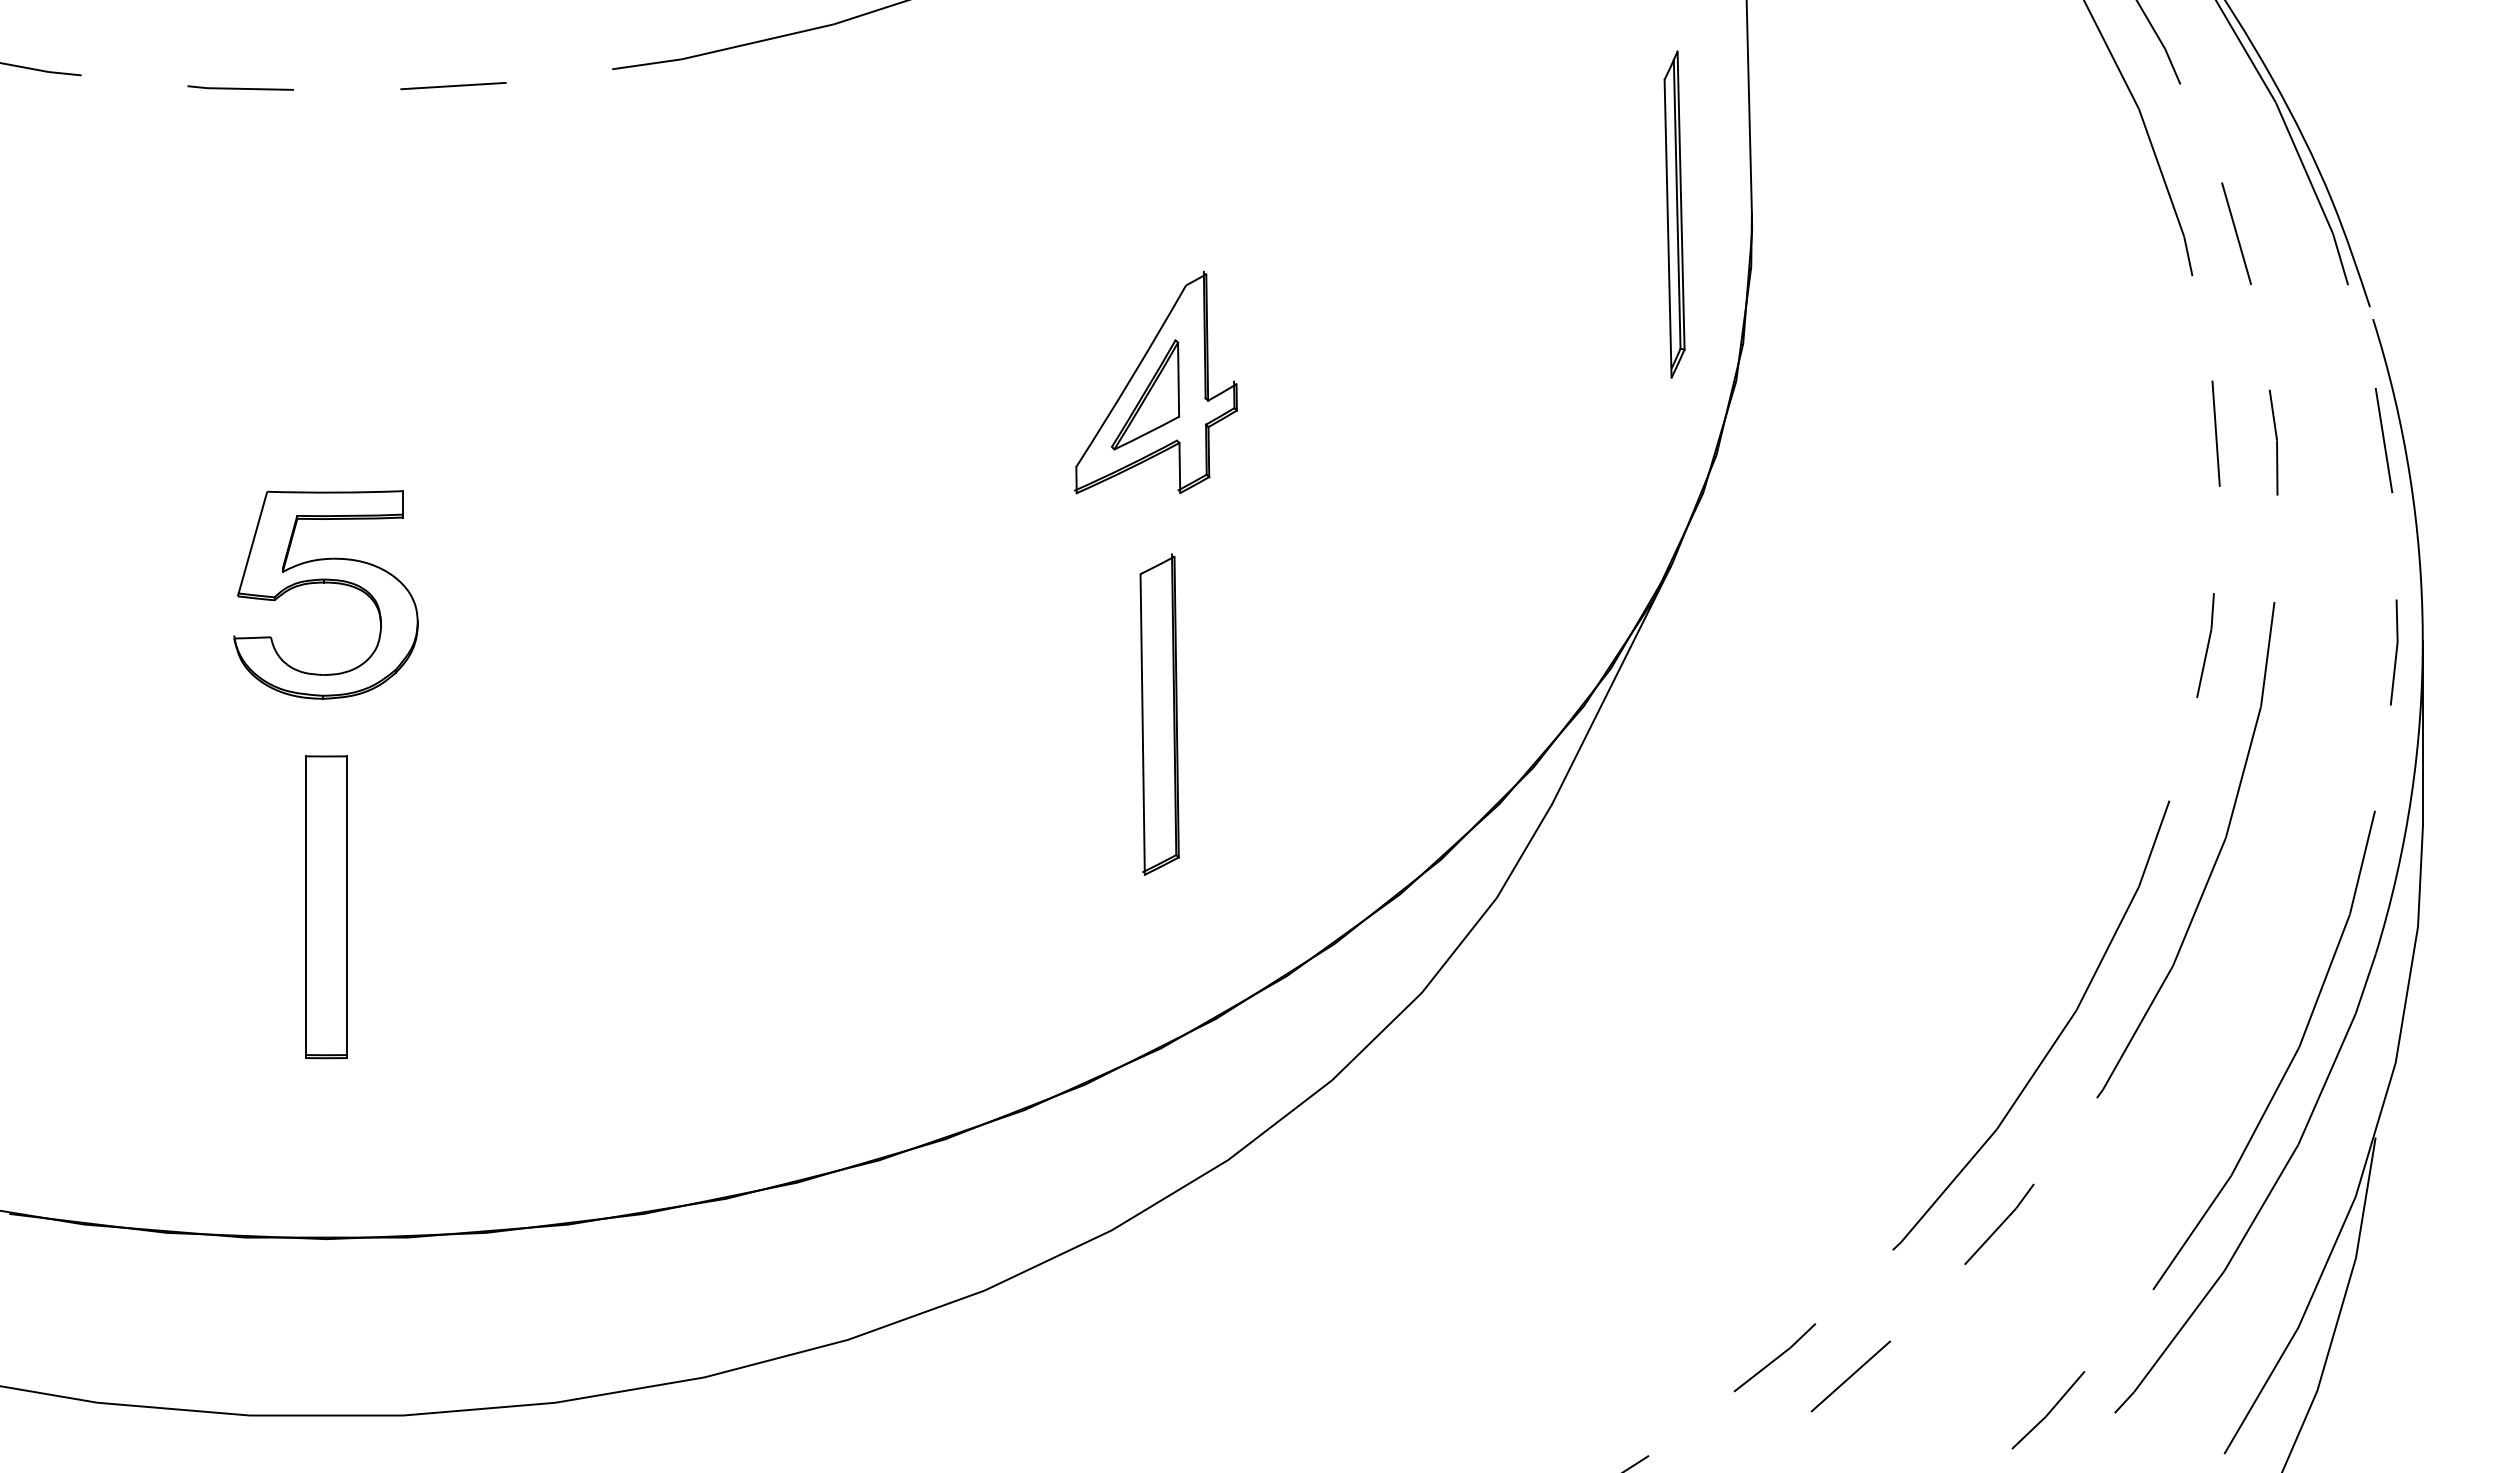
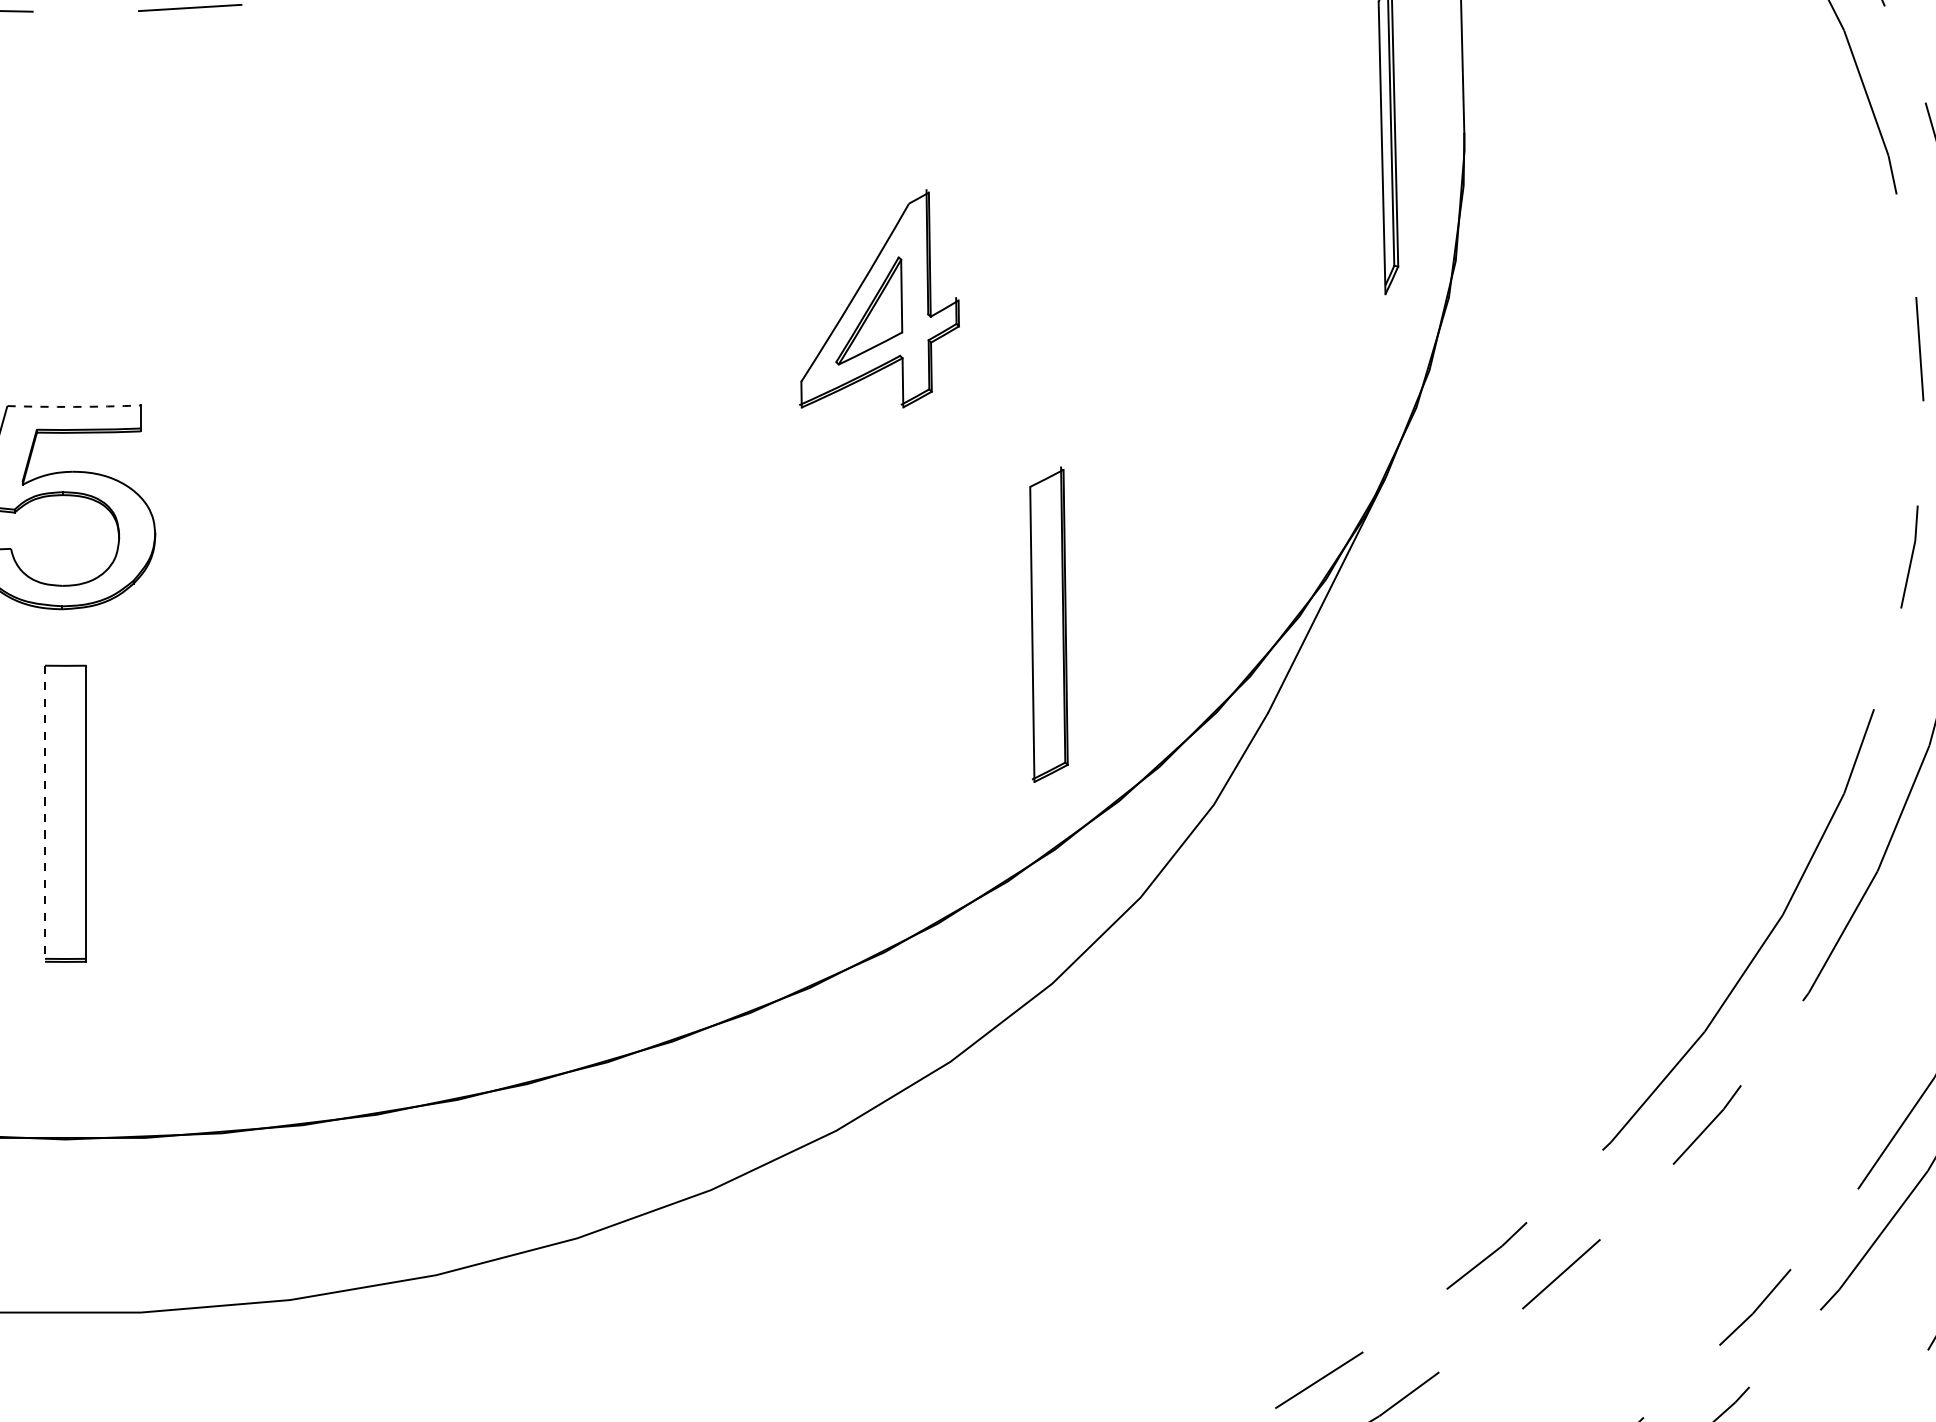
arc: (335, 492) -> (74, 406), solid -> dashed
part: (1159, 714) -> (1048, 624), moved
line: (305, 907) -> (44, 814), solid -> dashed

